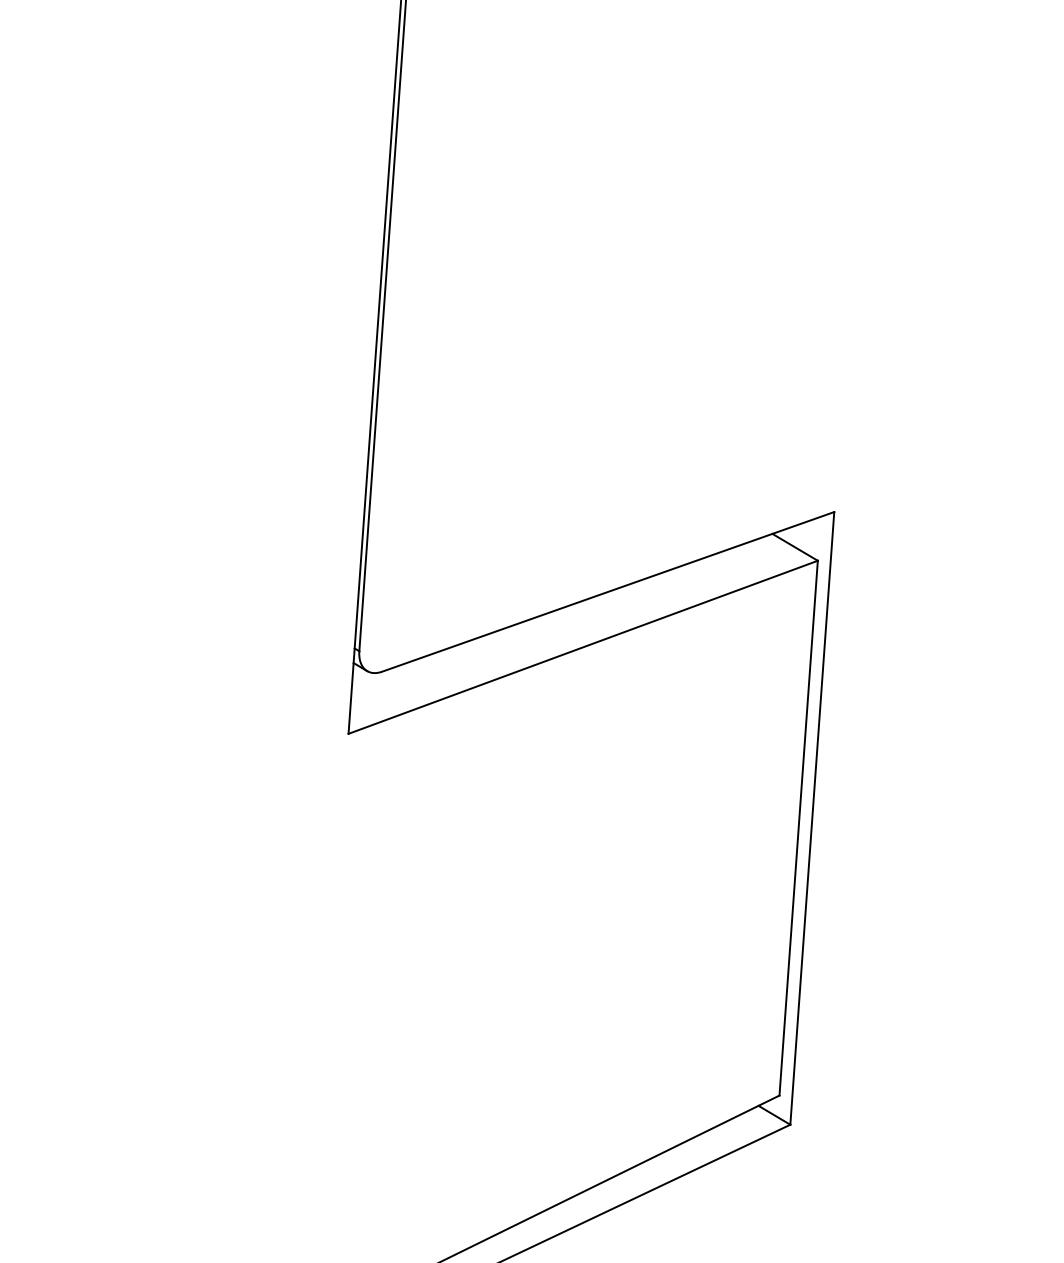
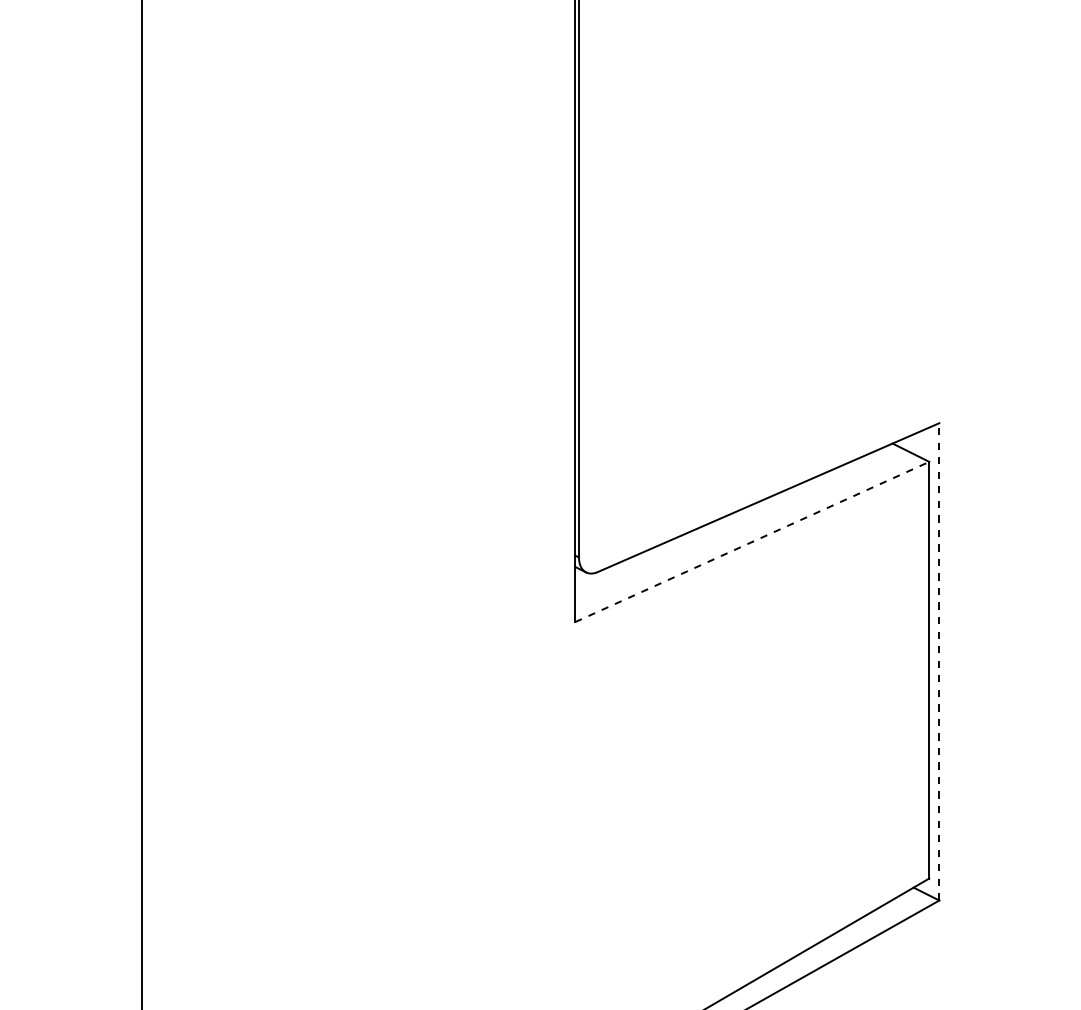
line: (583, 646) -> (752, 541), solid -> dashed
line: (812, 817) -> (939, 661), solid -> dashed

